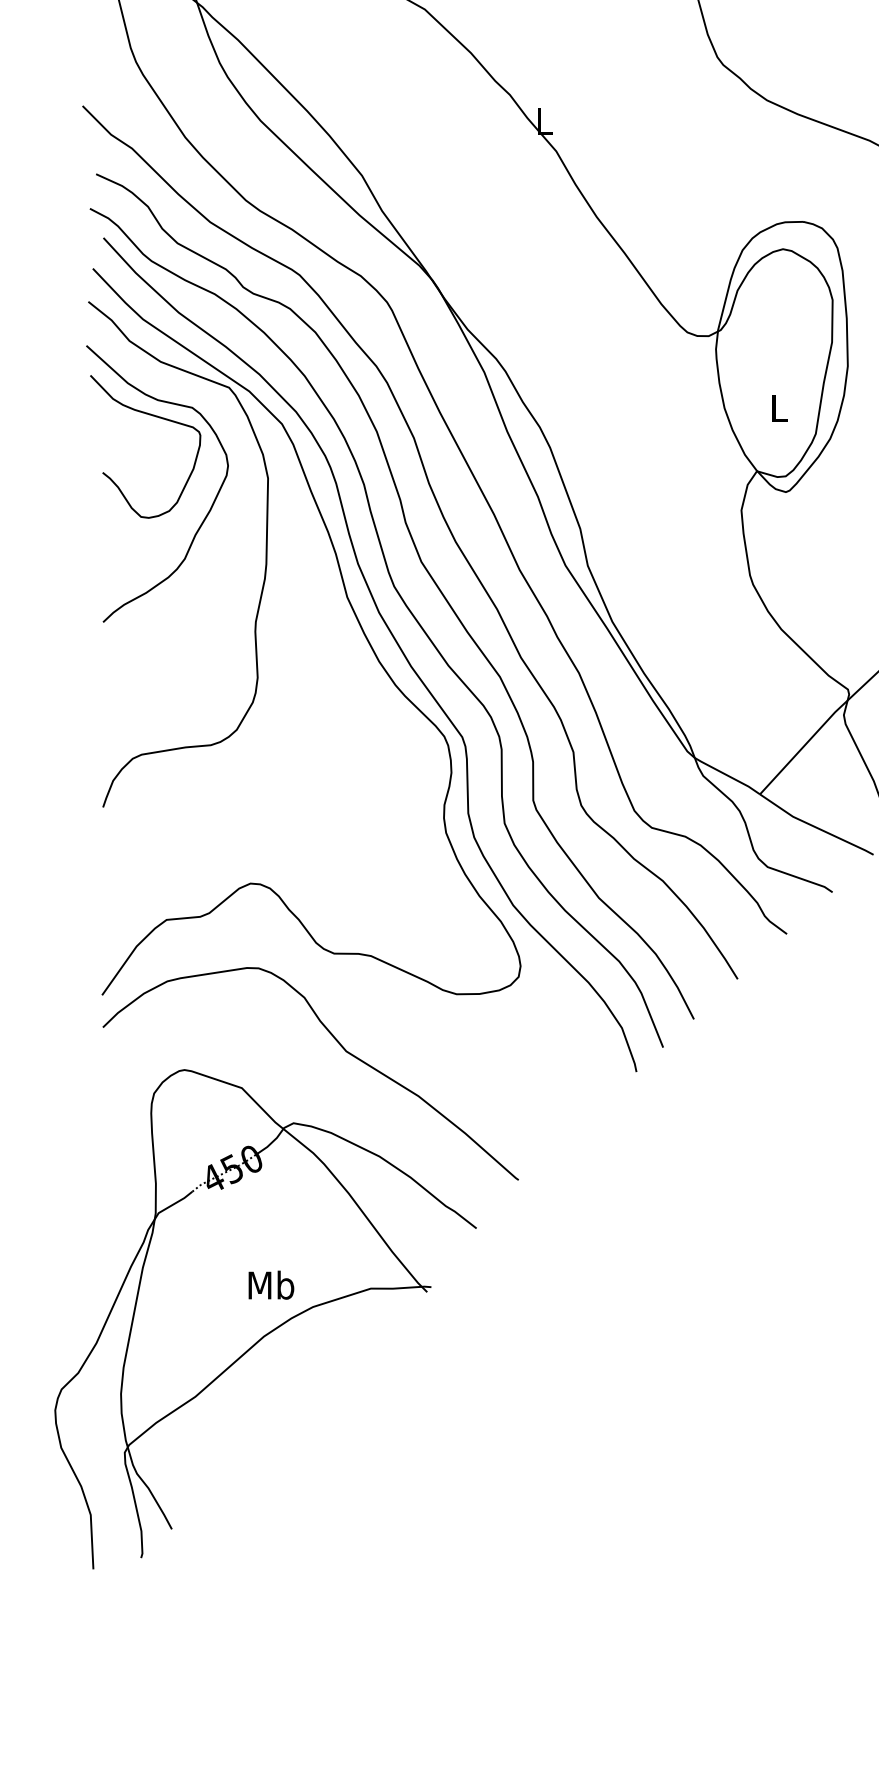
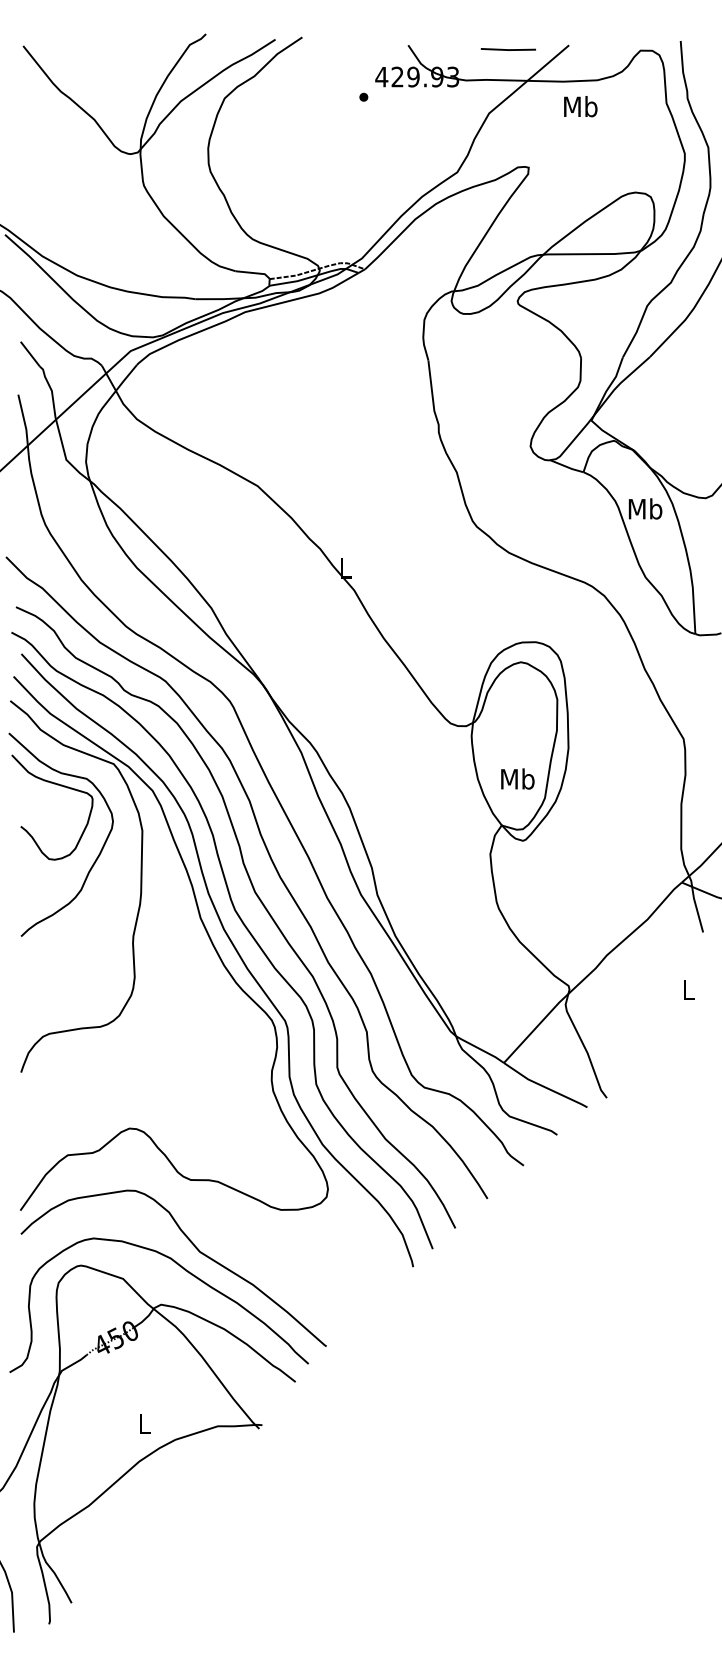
text: (778, 407) -> (517, 778), L -> Mb
curve: (325, 1076) -> (184, 1270), added
text: (270, 1284) -> (144, 1423), Mb -> L

